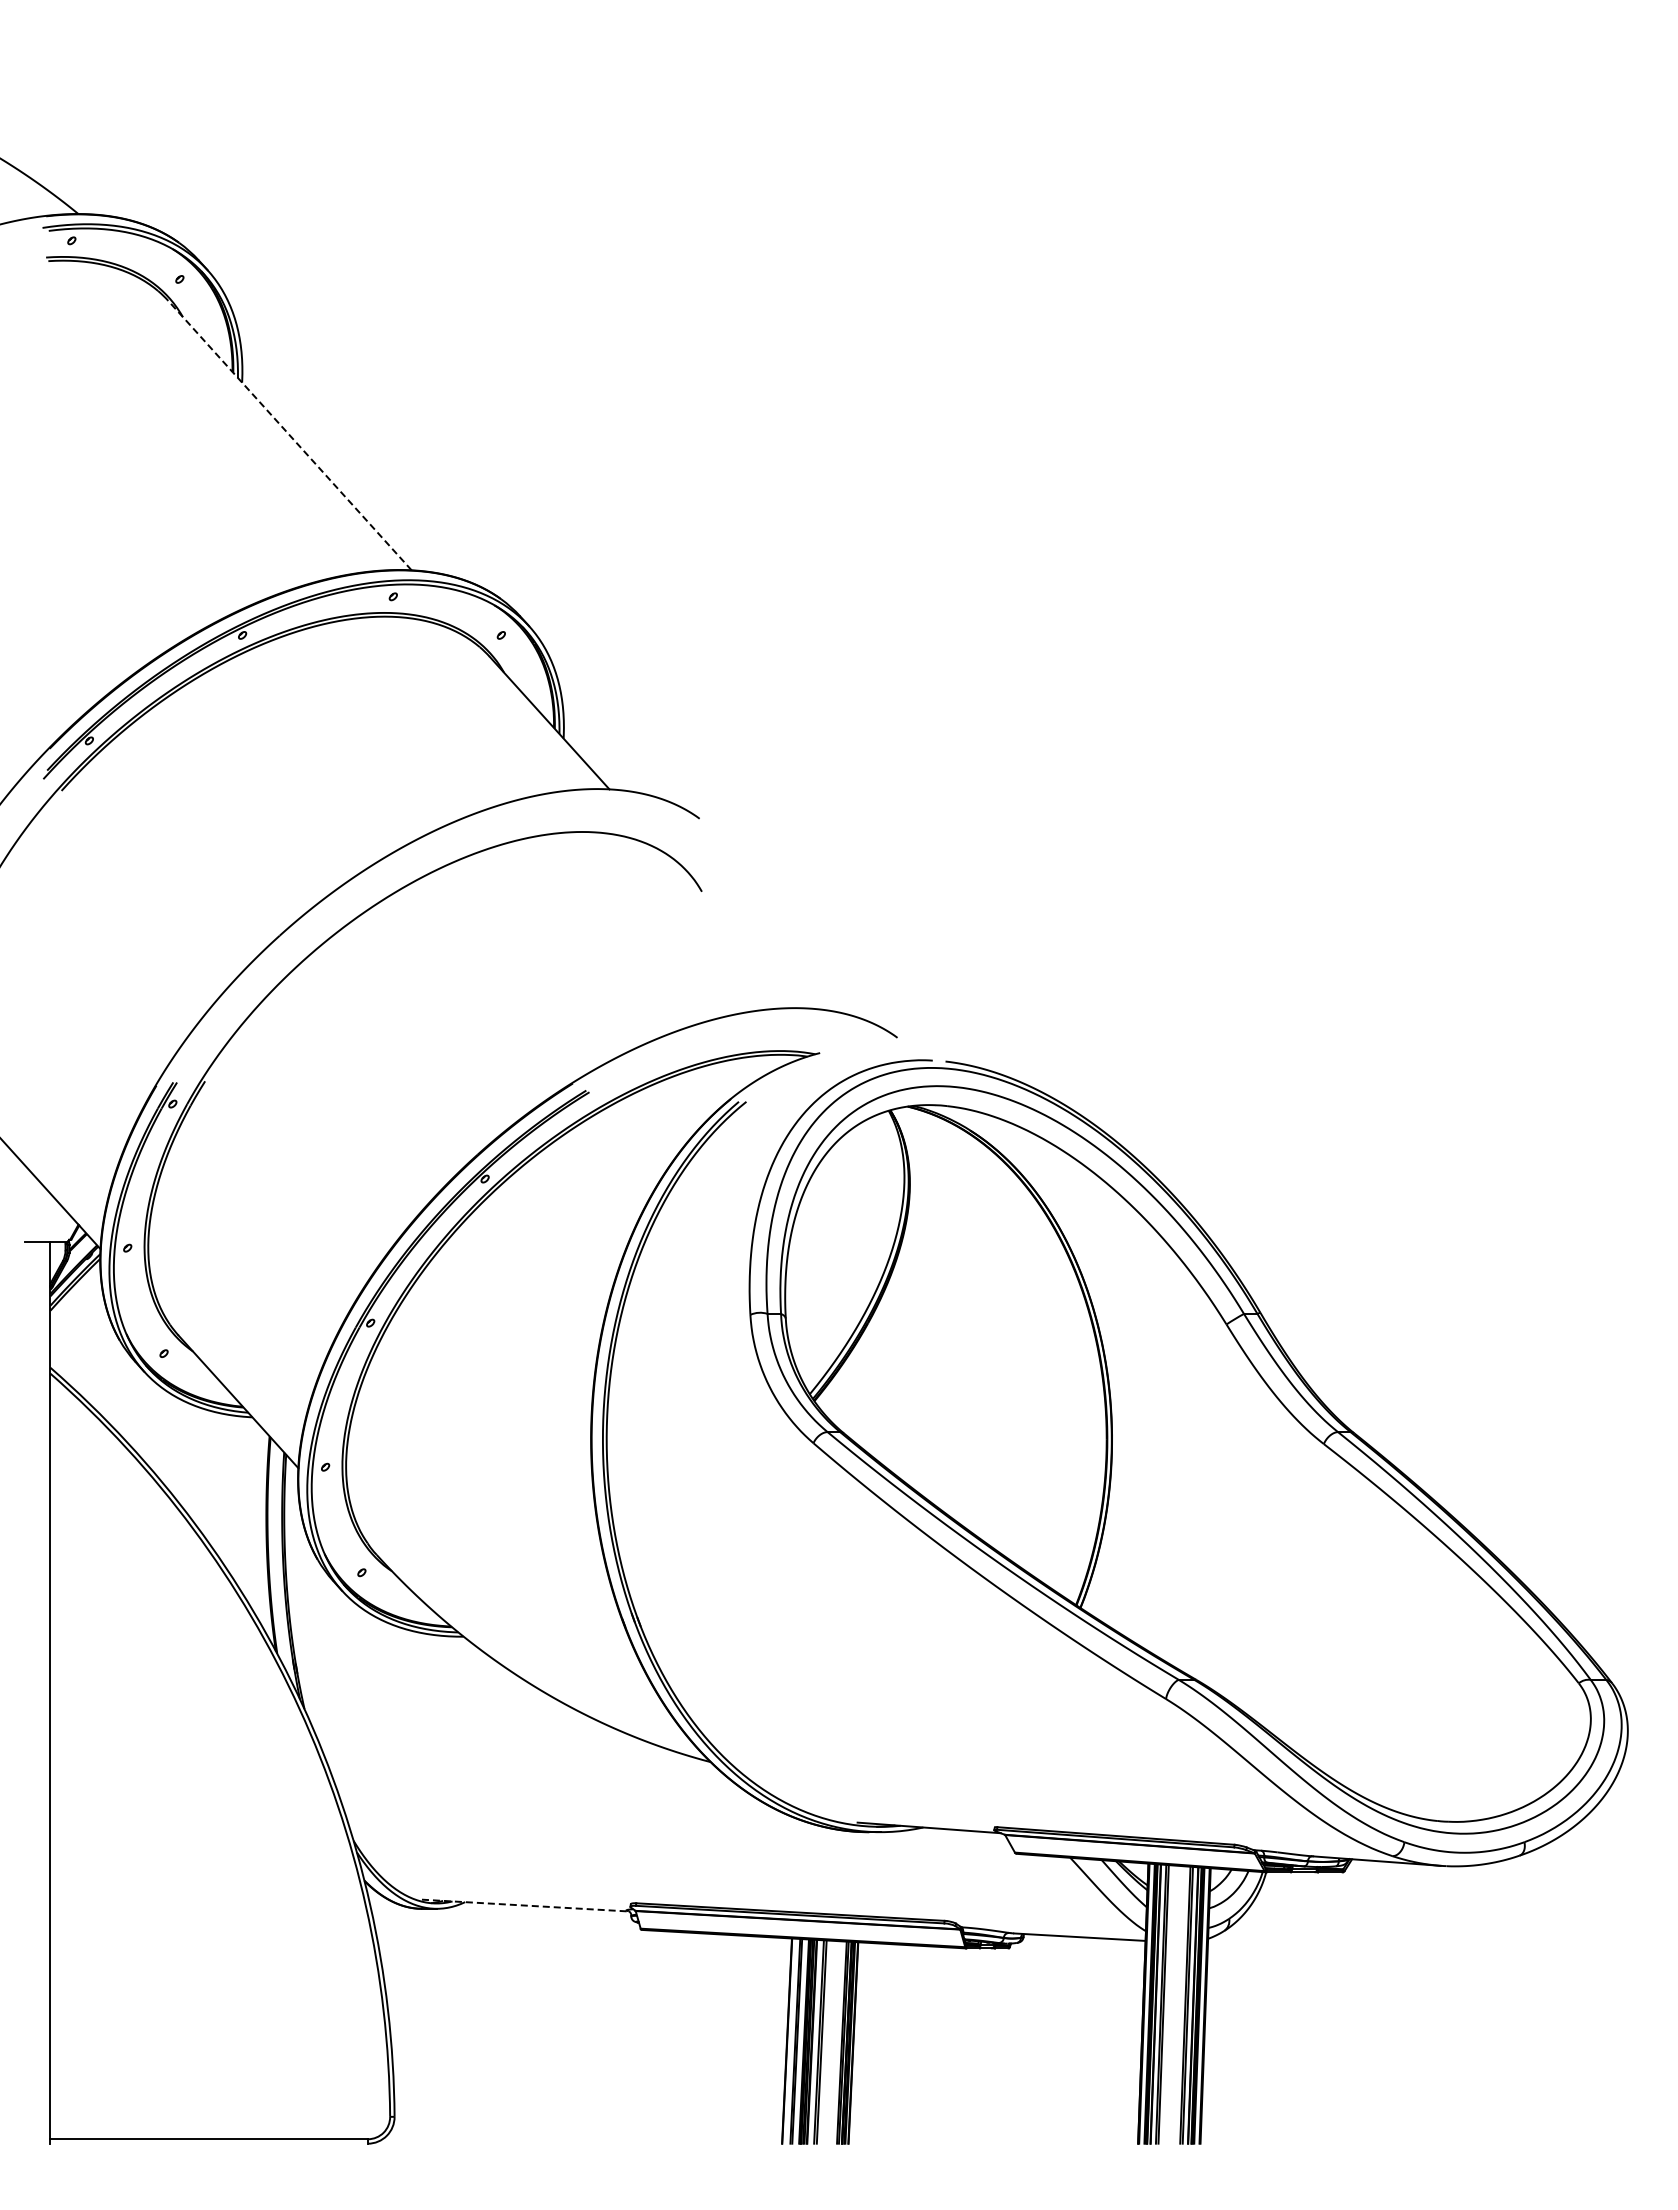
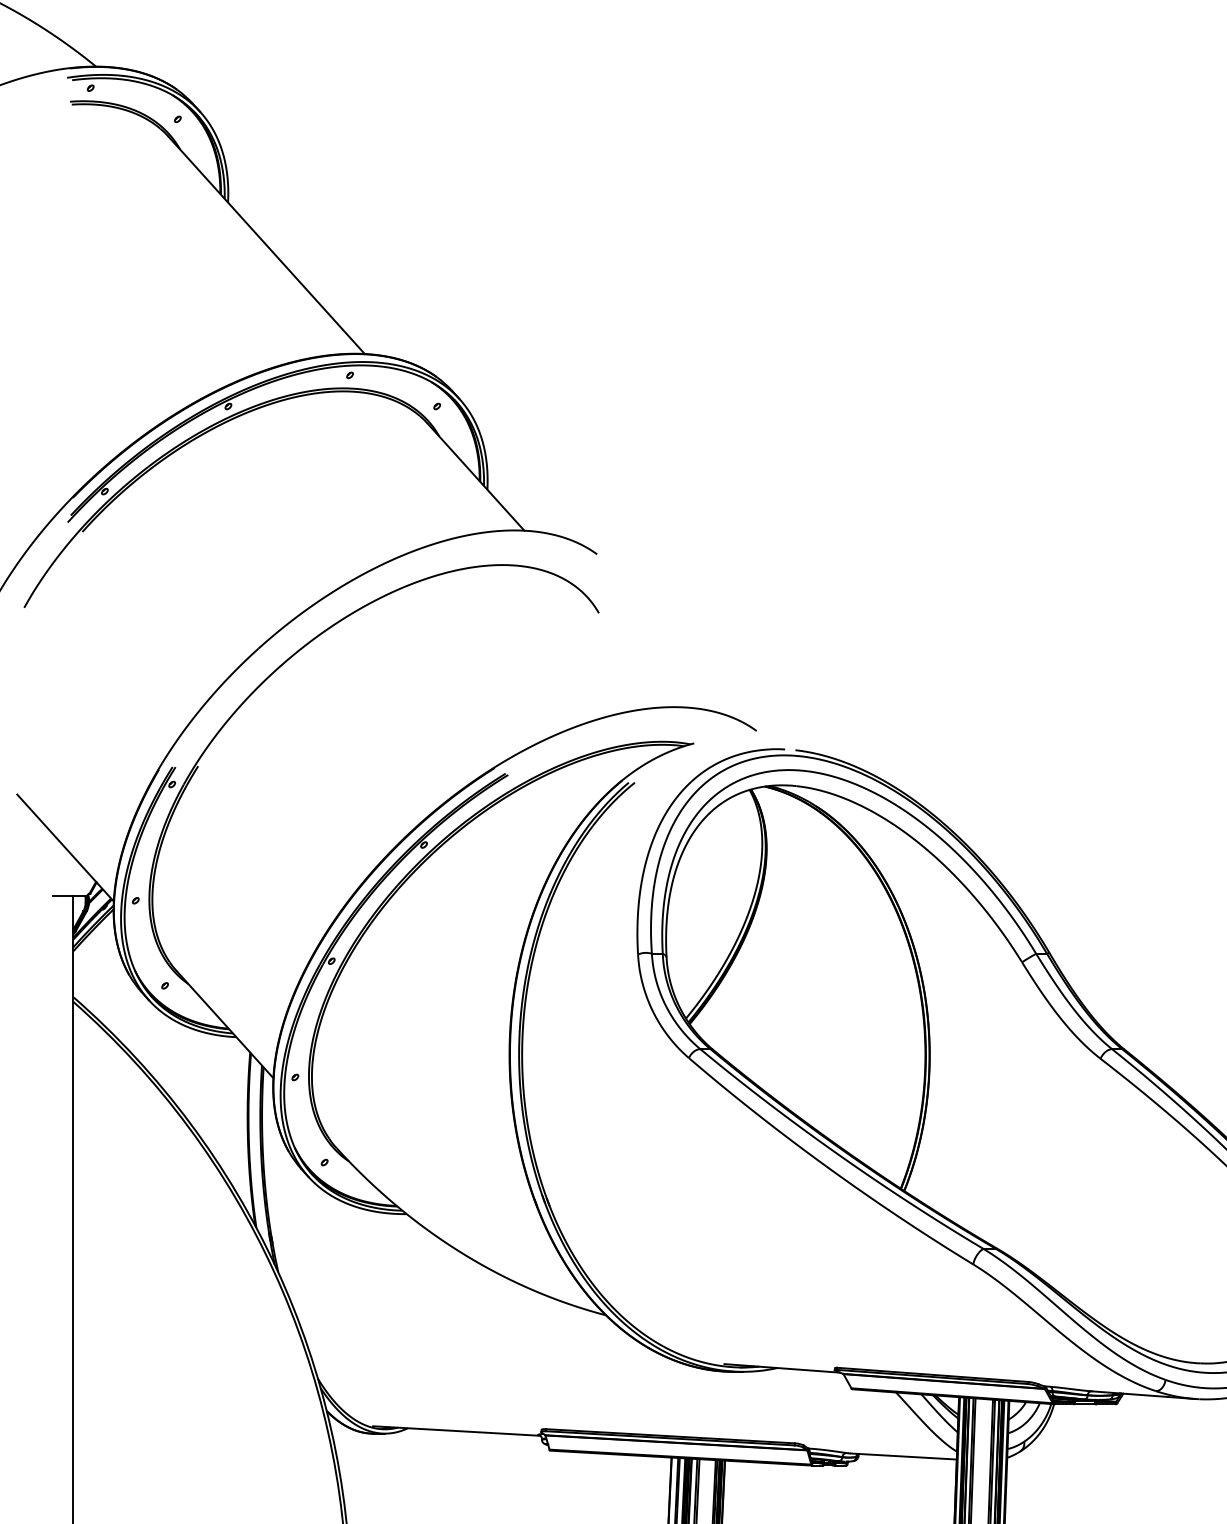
line: (289, 435) -> (266, 245), dashed -> solid
line: (525, 1905) -> (456, 1430), dashed -> solid

